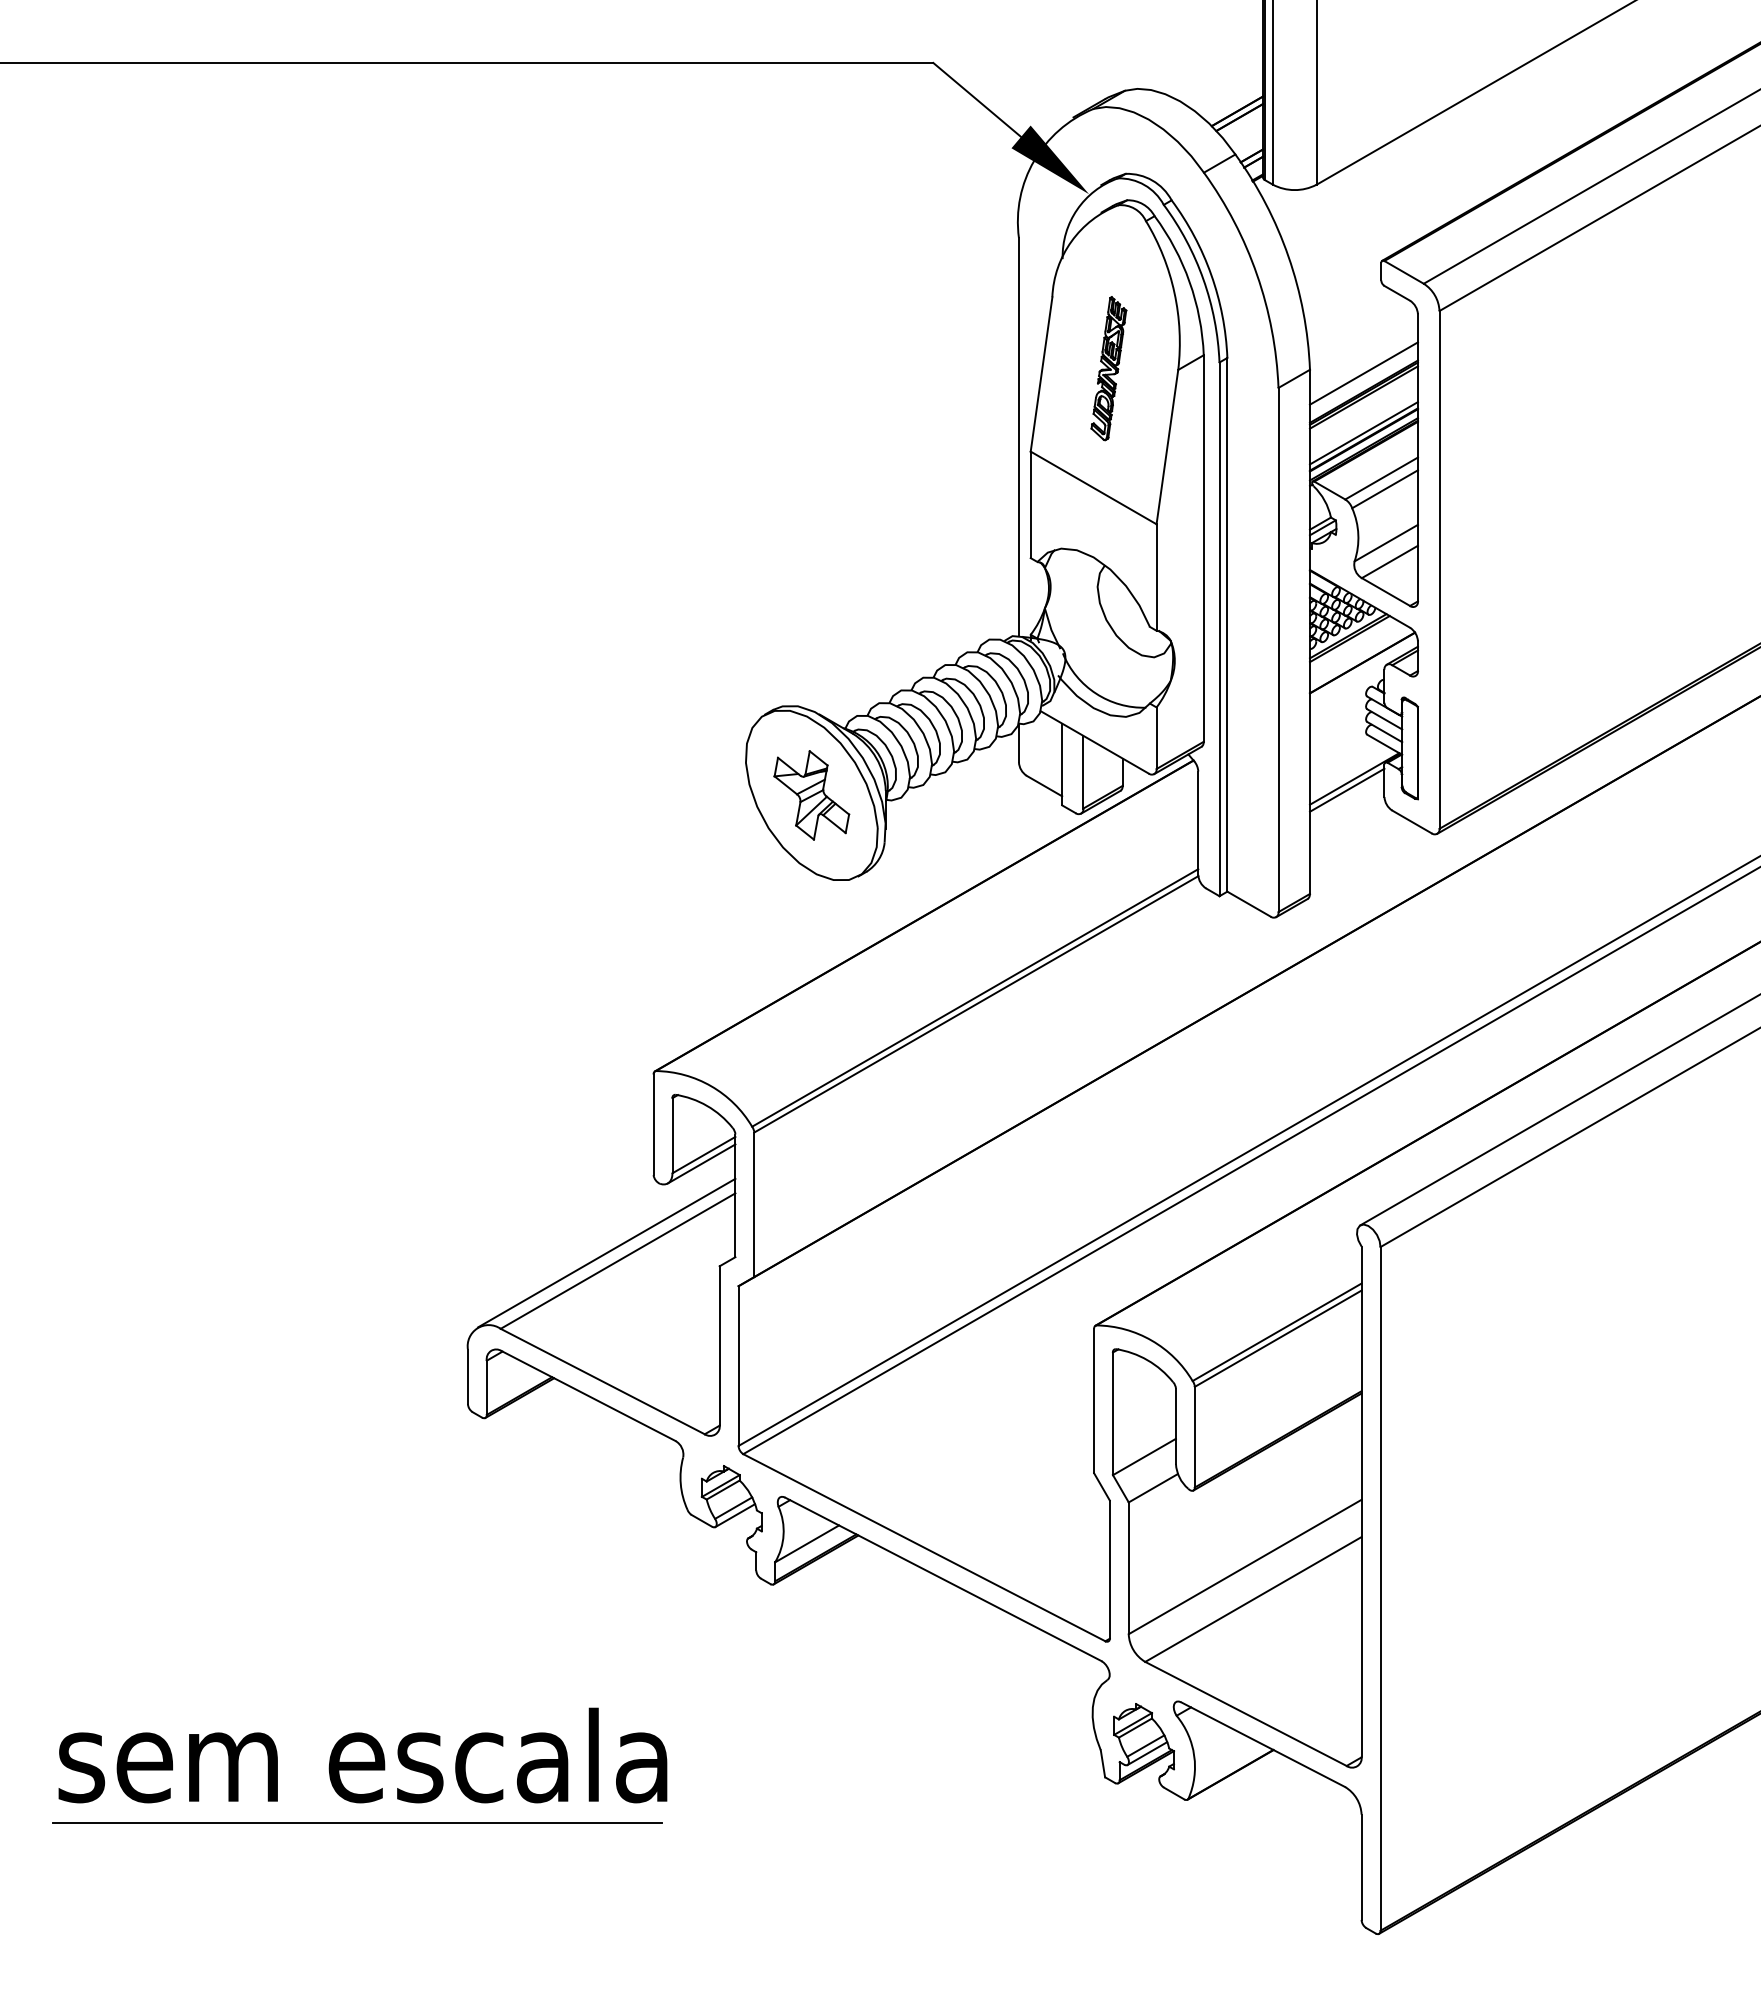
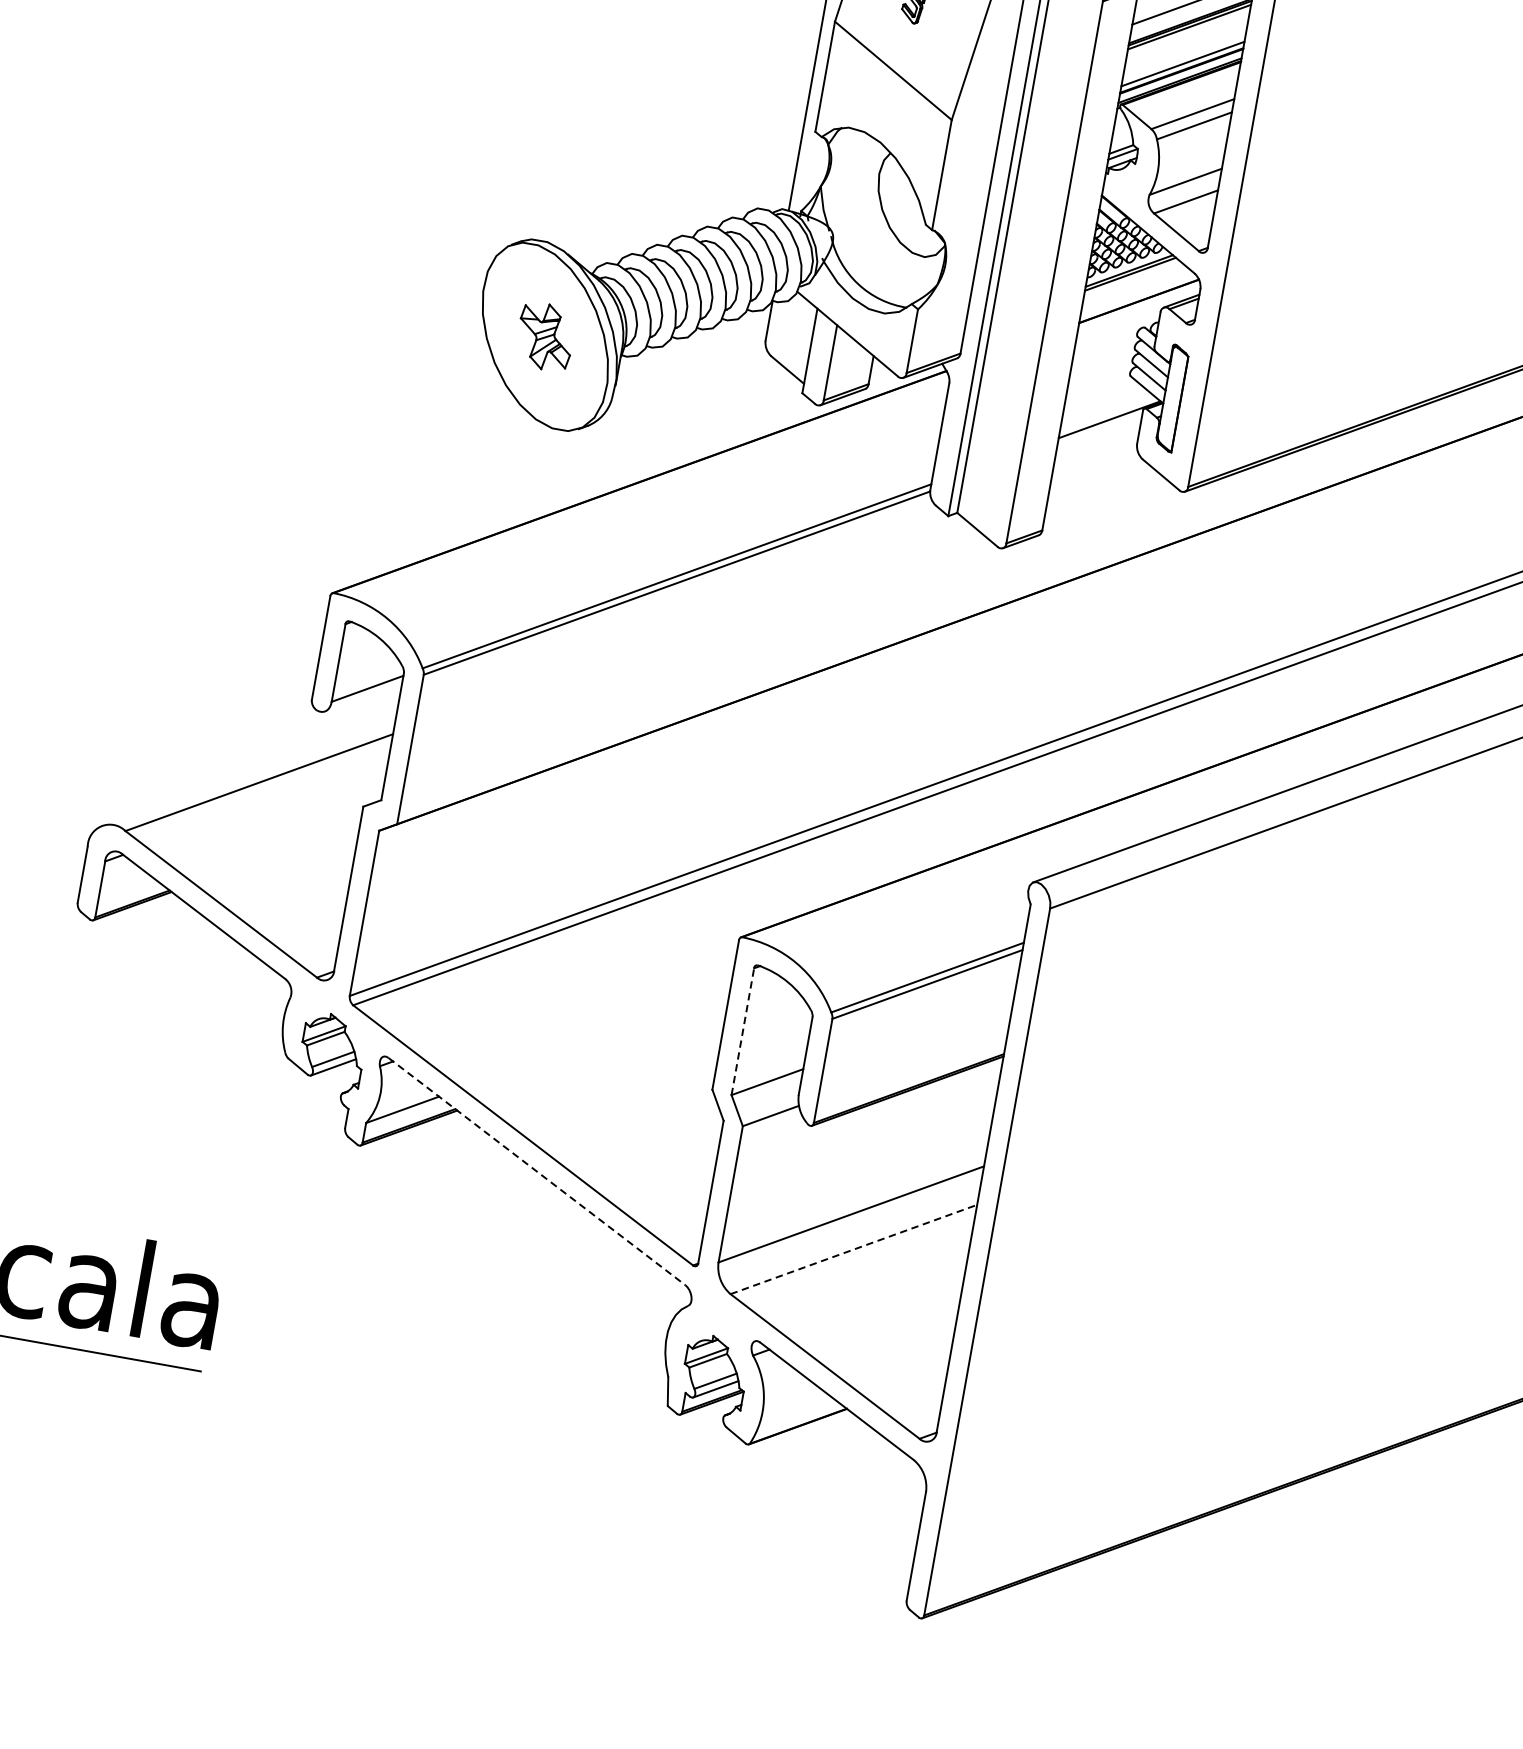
line: (1347, 789) -> (1100, 429), removed
part: (811, 795) -> (545, 336), size x0.7
line: (701, 1163) -> (363, 697), removed
line: (606, 1252) -> (248, 771), removed
line: (1113, 1413) -> (743, 1031), solid -> dashed
line: (943, 1579) -> (537, 1171), solid -> dashed
line: (1253, 1599) -> (853, 1249), solid -> dashed

